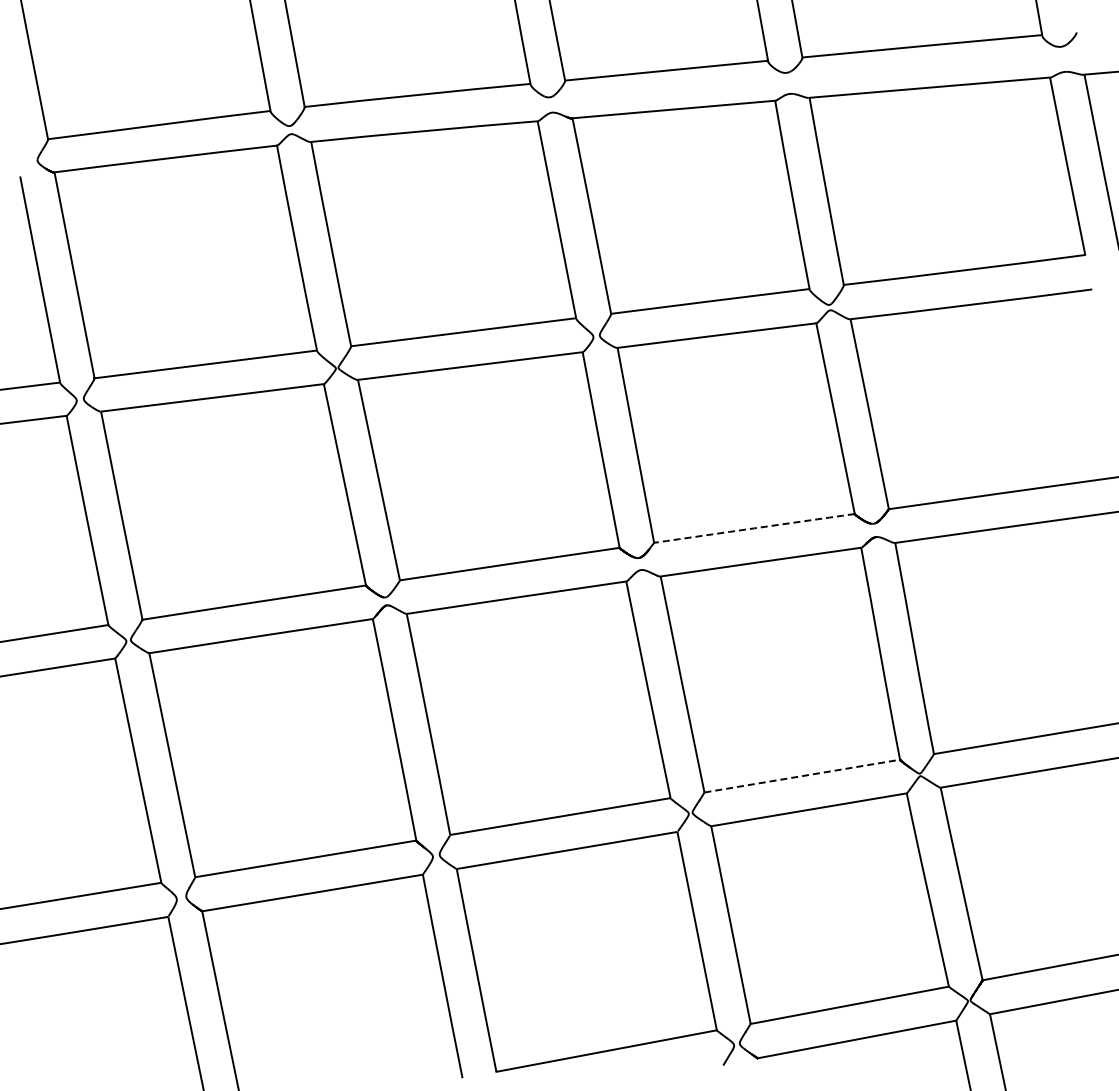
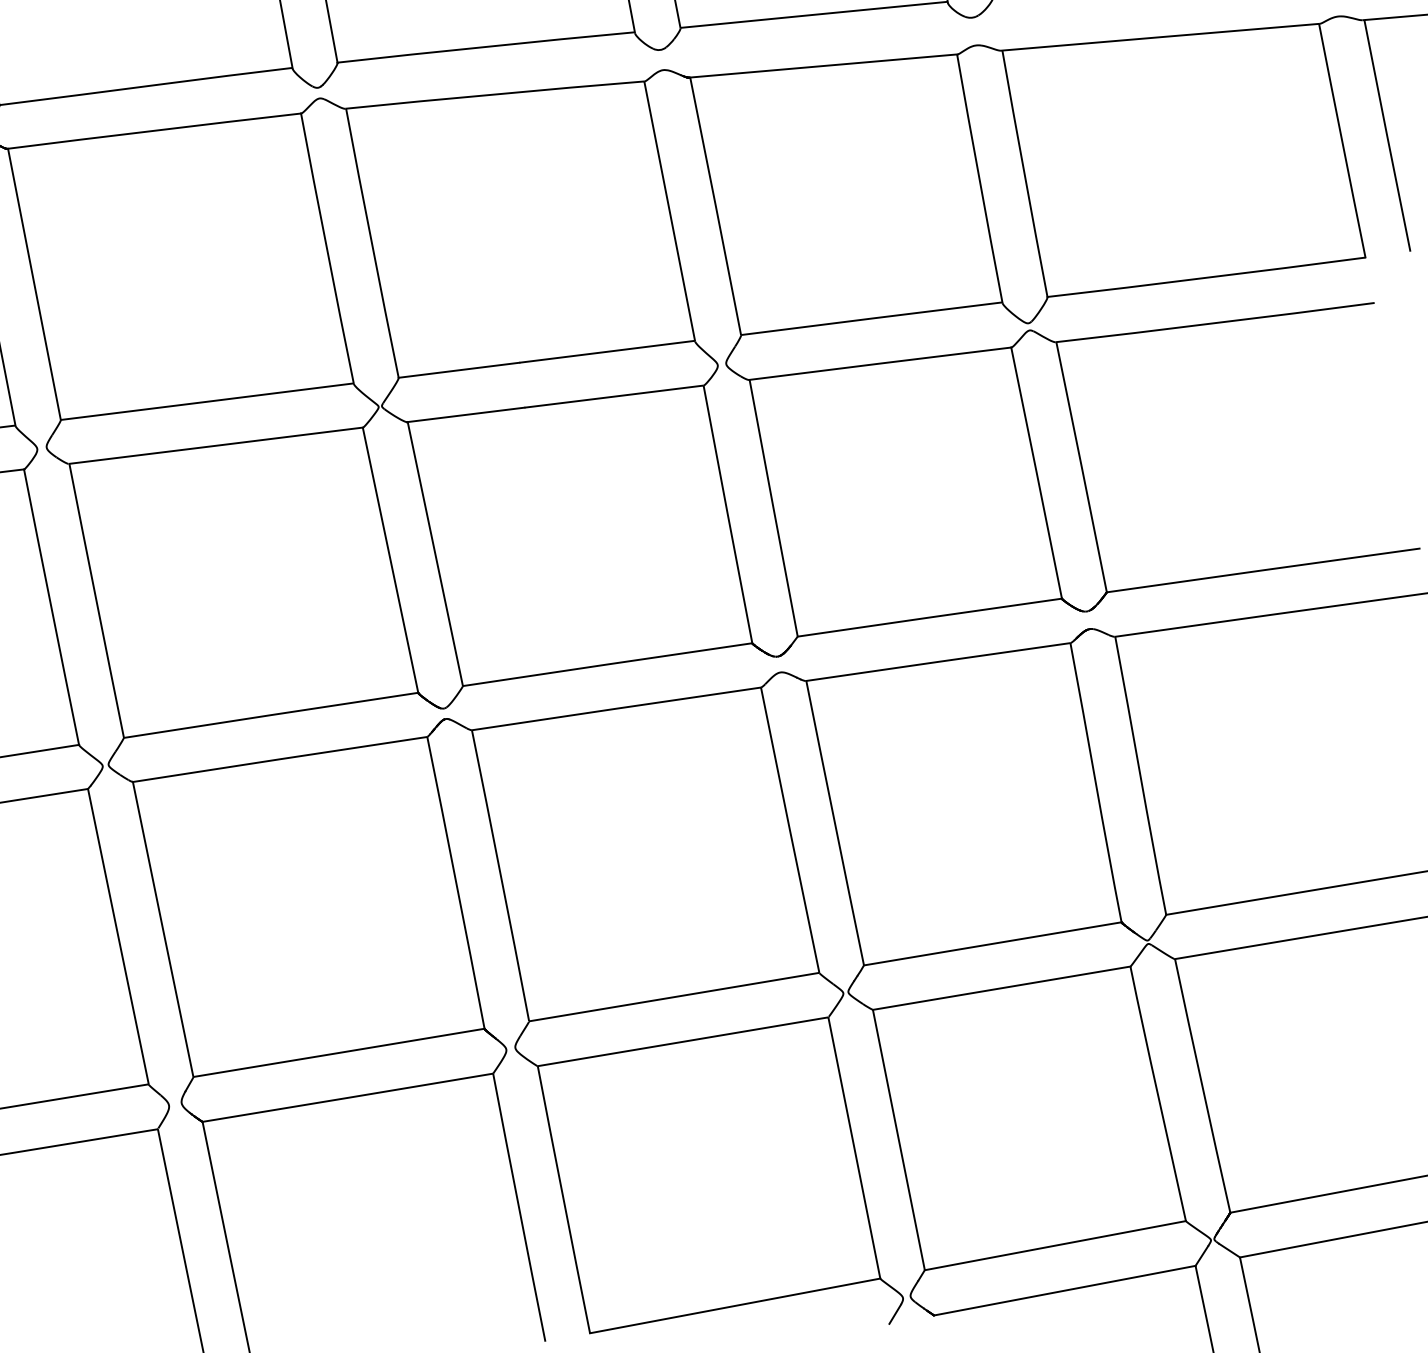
arc: (754, 528) -> (929, 617), dashed -> solid
line: (802, 776) -> (993, 944), dashed -> solid

